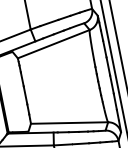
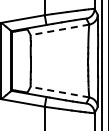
line: (54, 43) -> (60, 29), solid -> dashed
line: (70, 123) -> (60, 92), solid -> dashed

